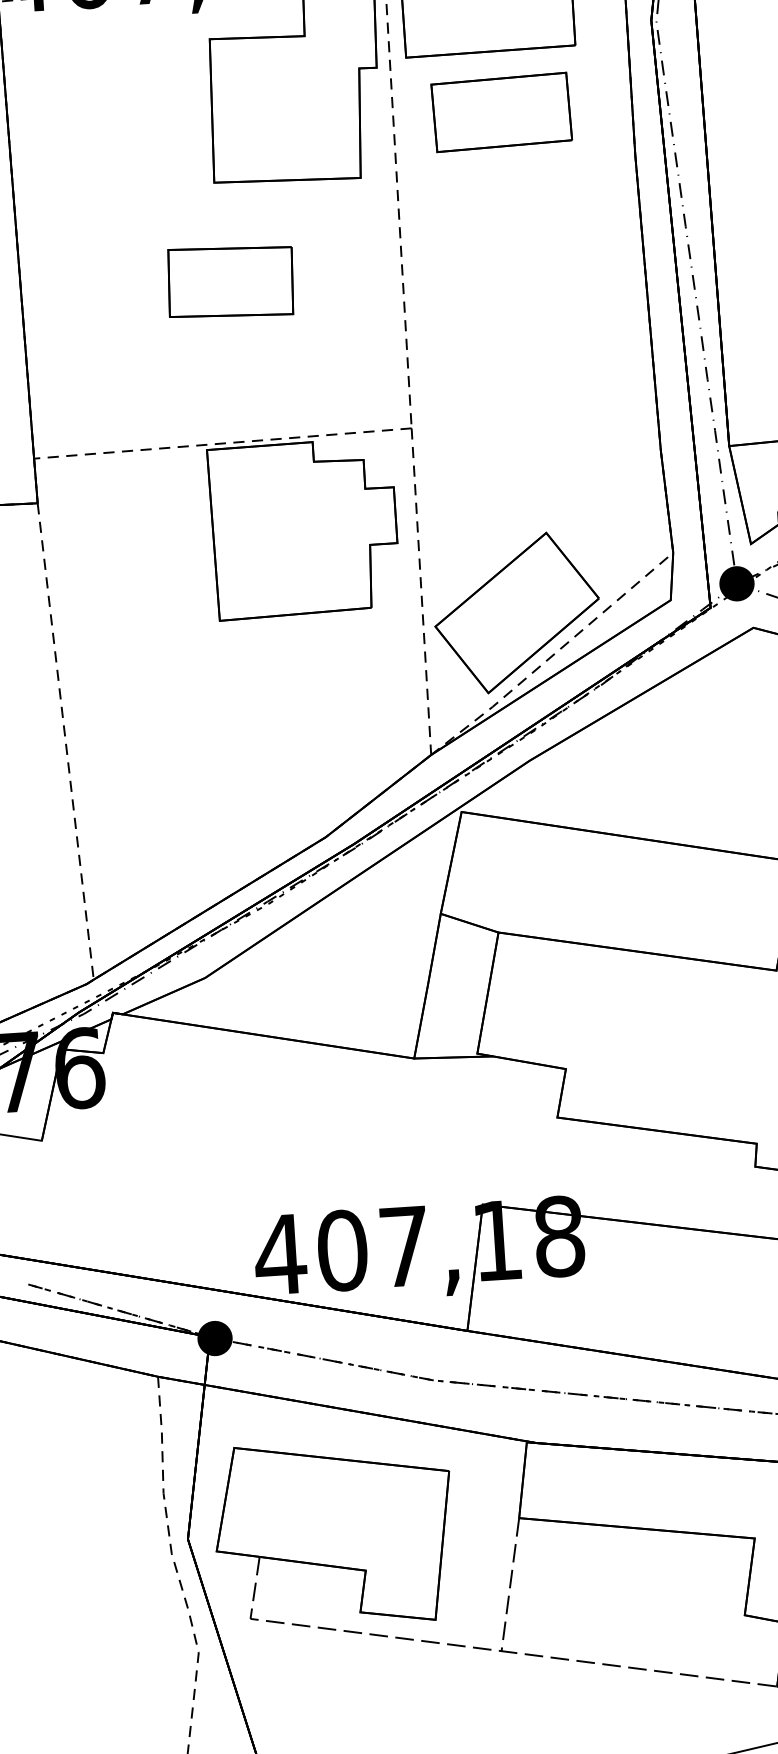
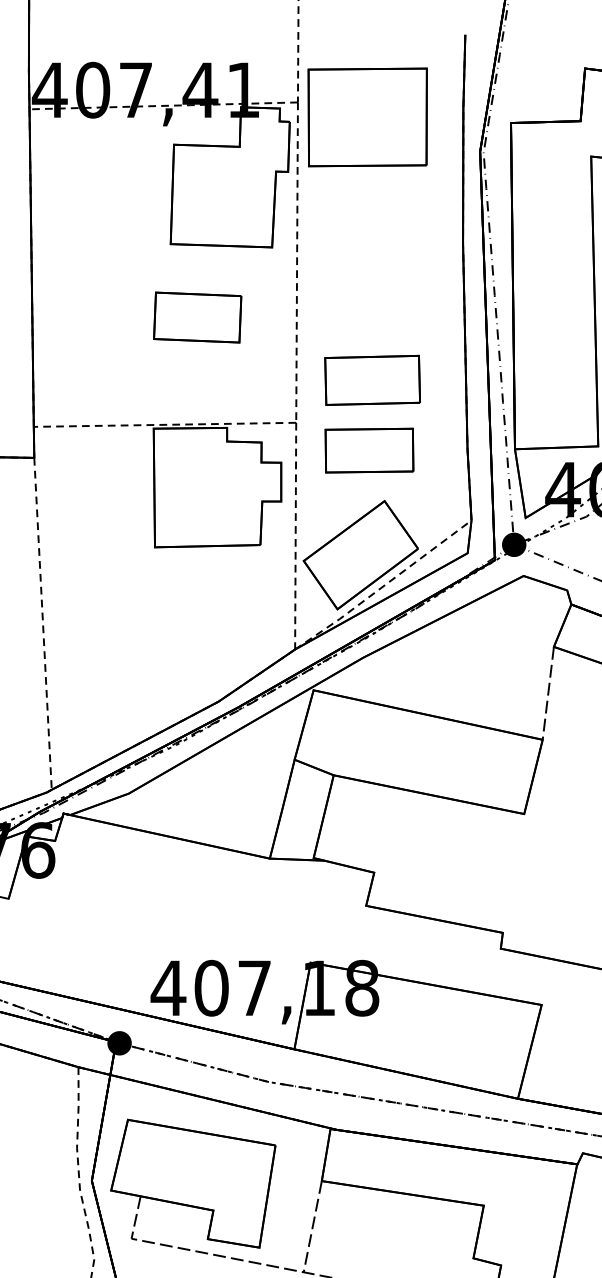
part: (501, 111) -> (372, 379), moved
part: (230, 281) -> (197, 317), moved
part: (519, 461) -> (369, 450), added

